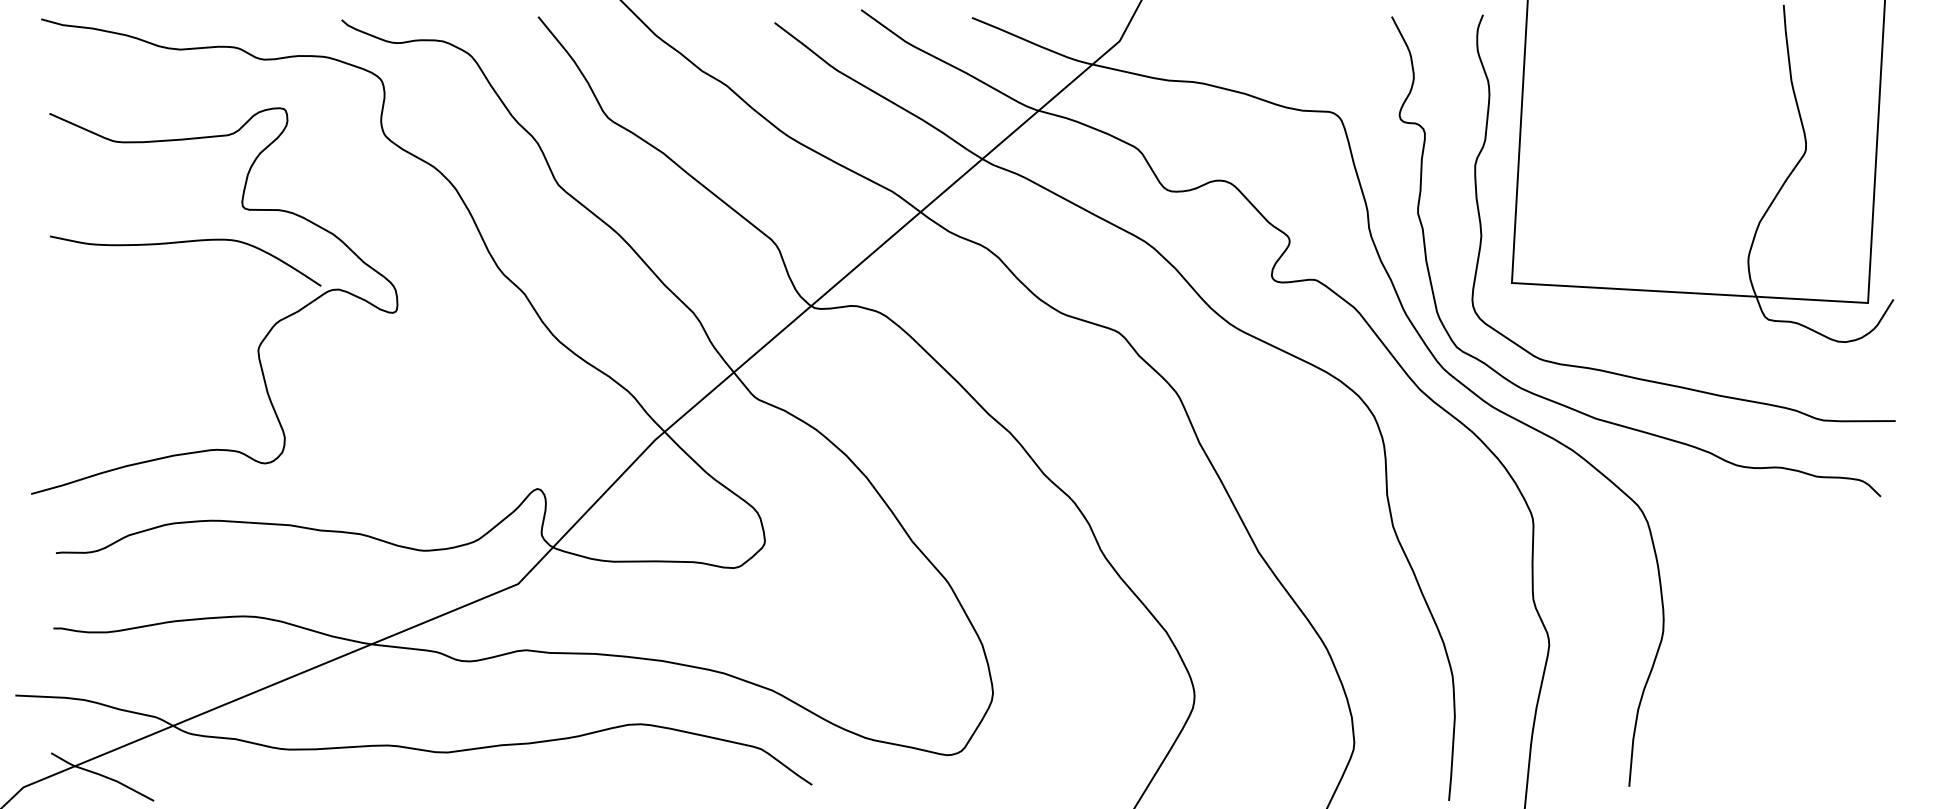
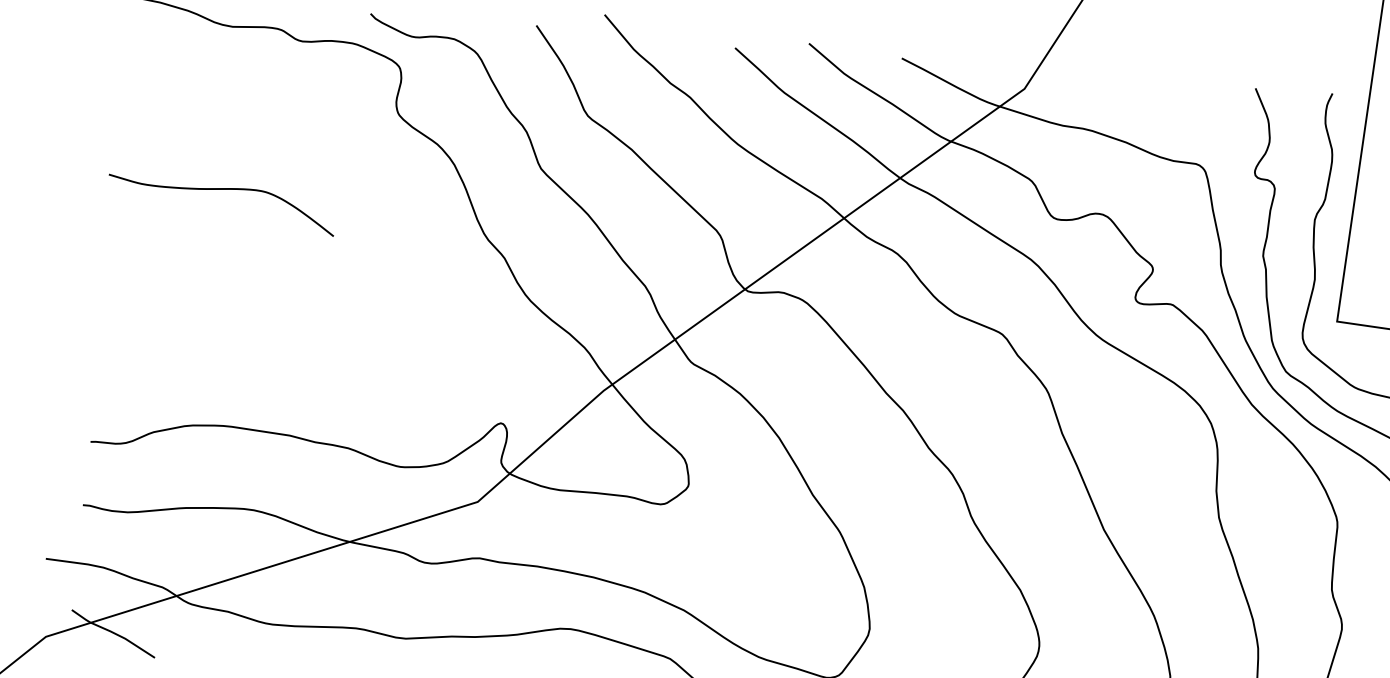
curve: (264, 336) -> (282, 274), removed

